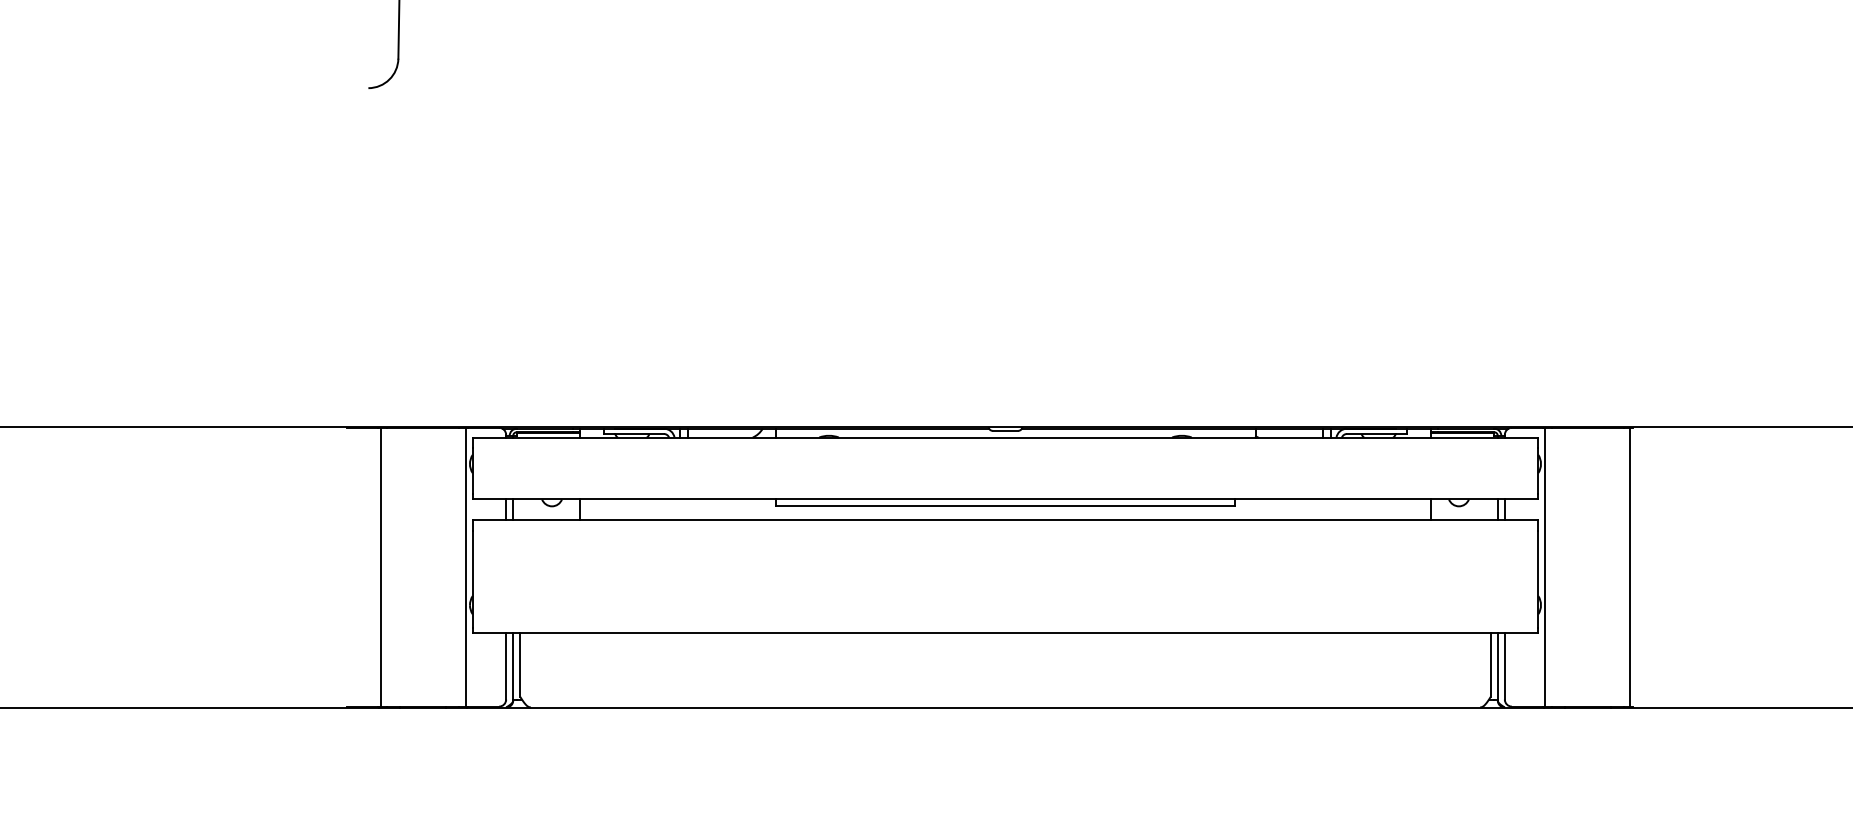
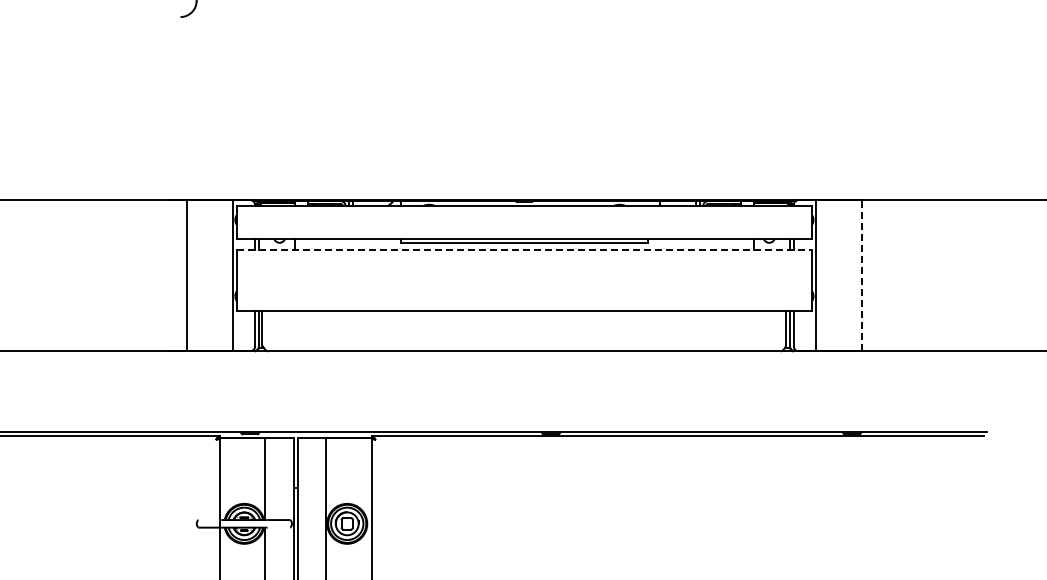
line: (1005, 520) -> (524, 250), solid -> dashed
line: (1629, 566) -> (861, 275), solid -> dashed

